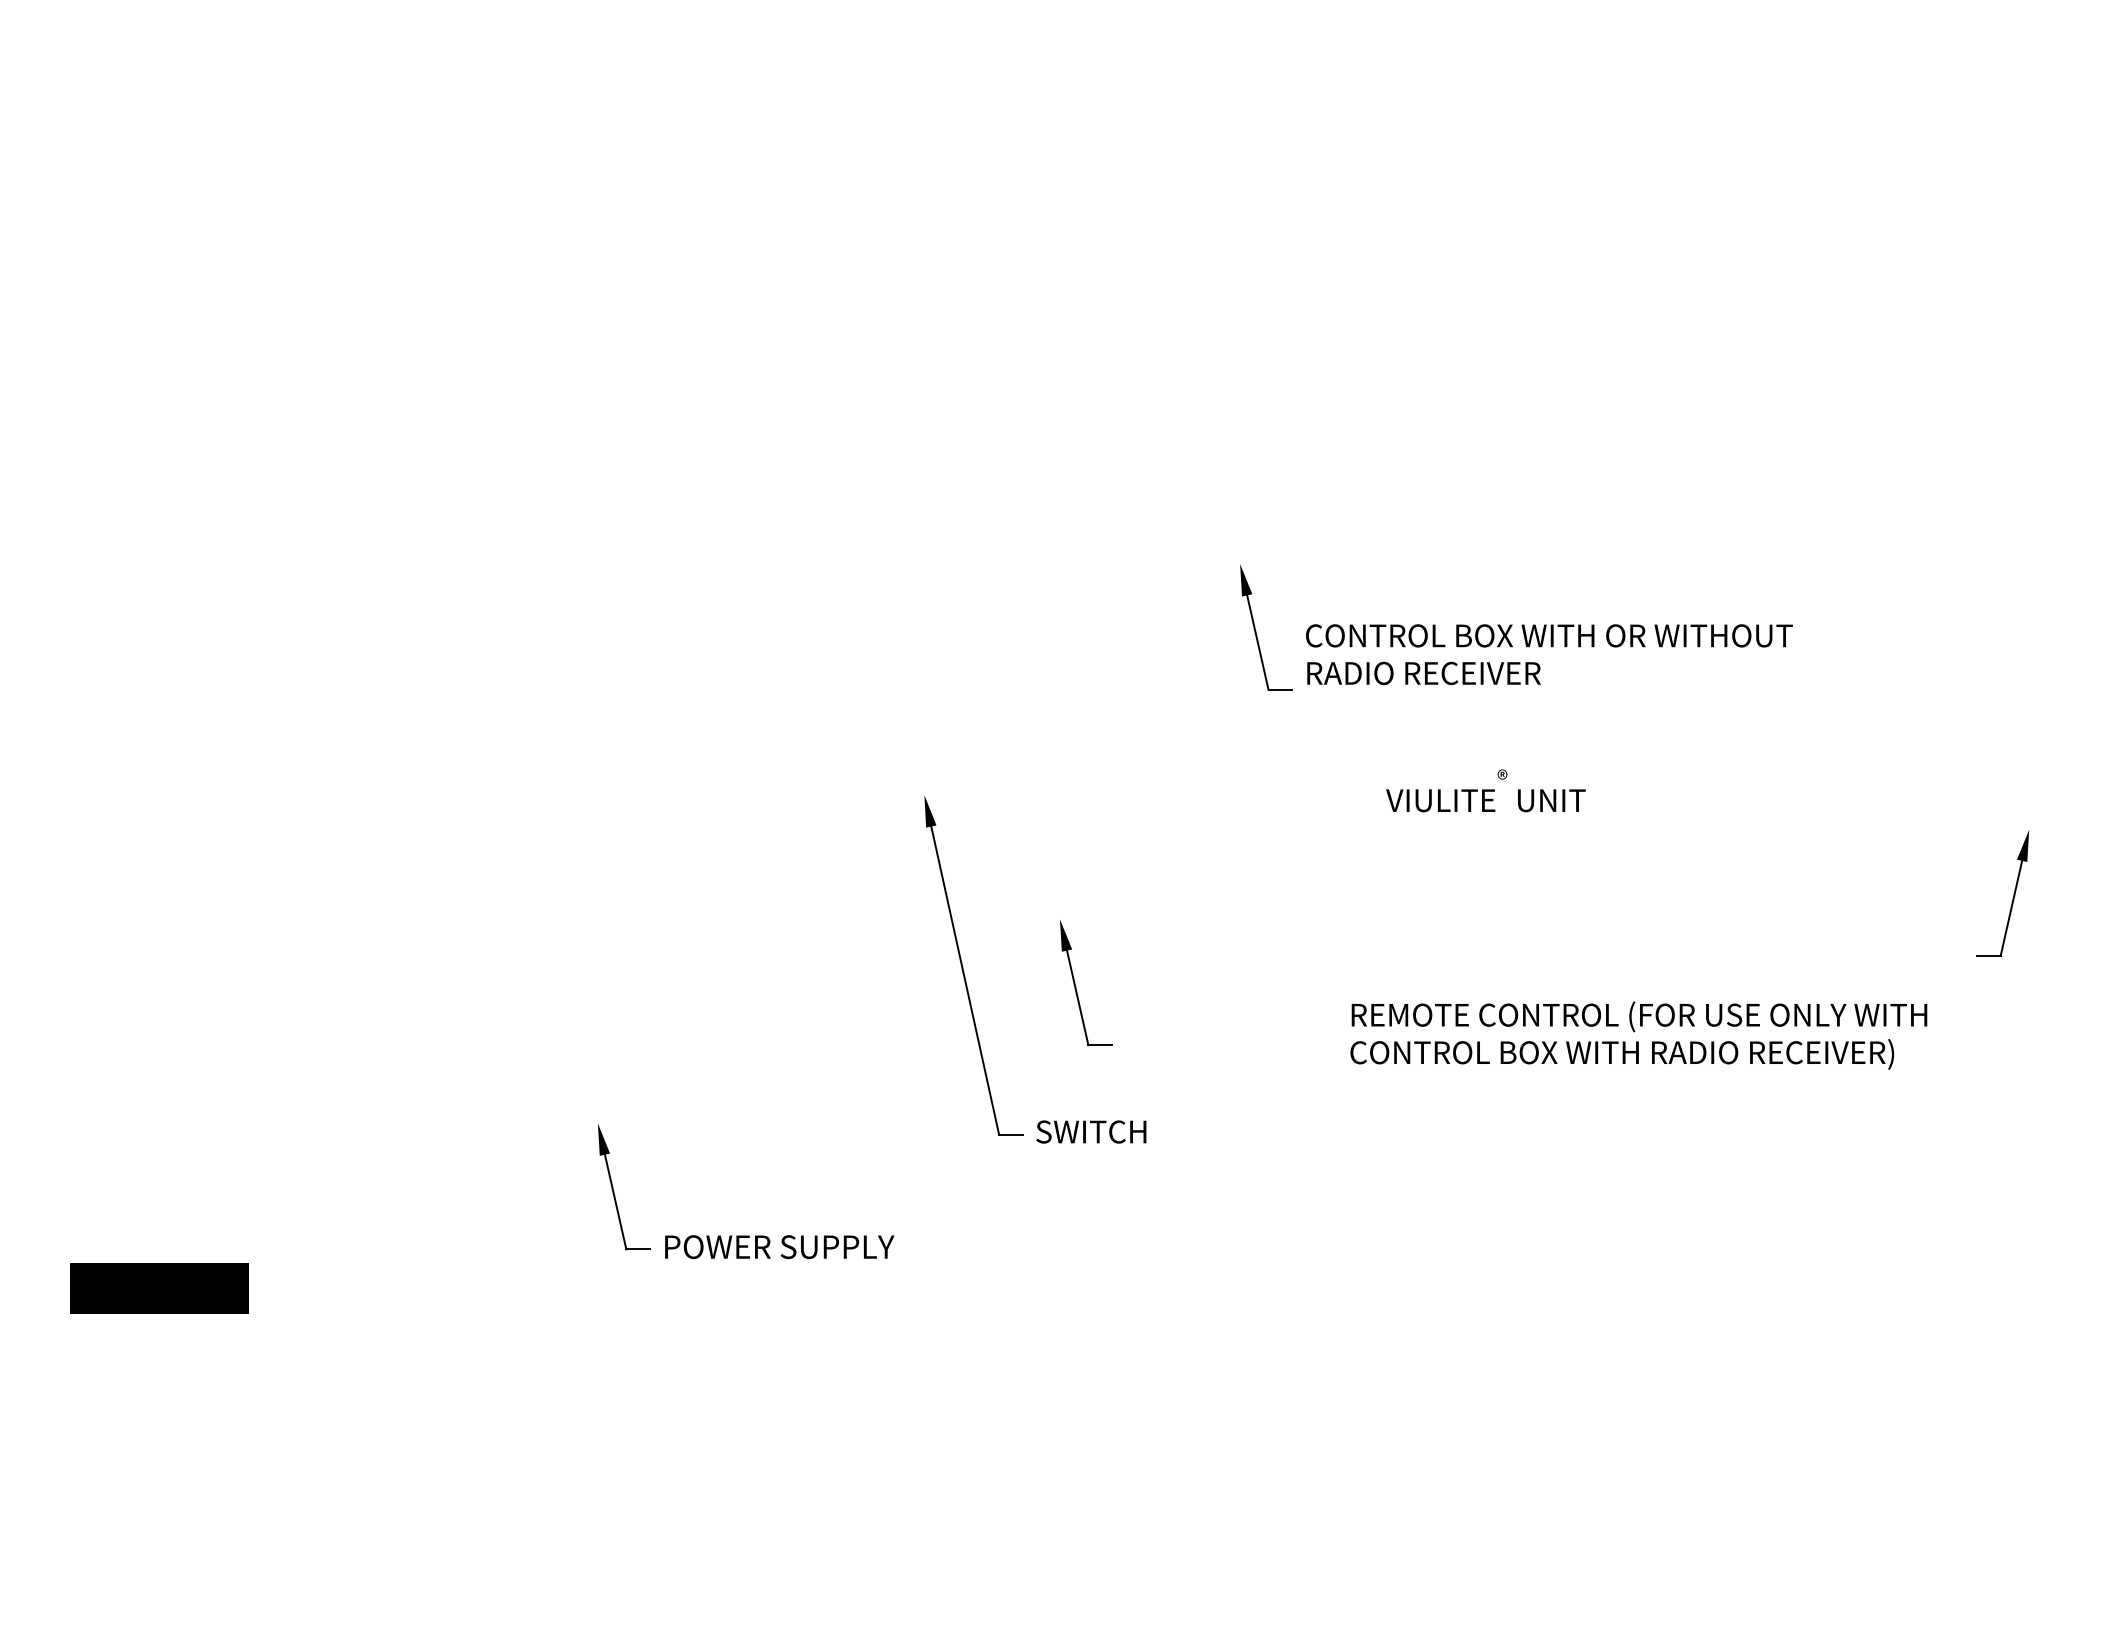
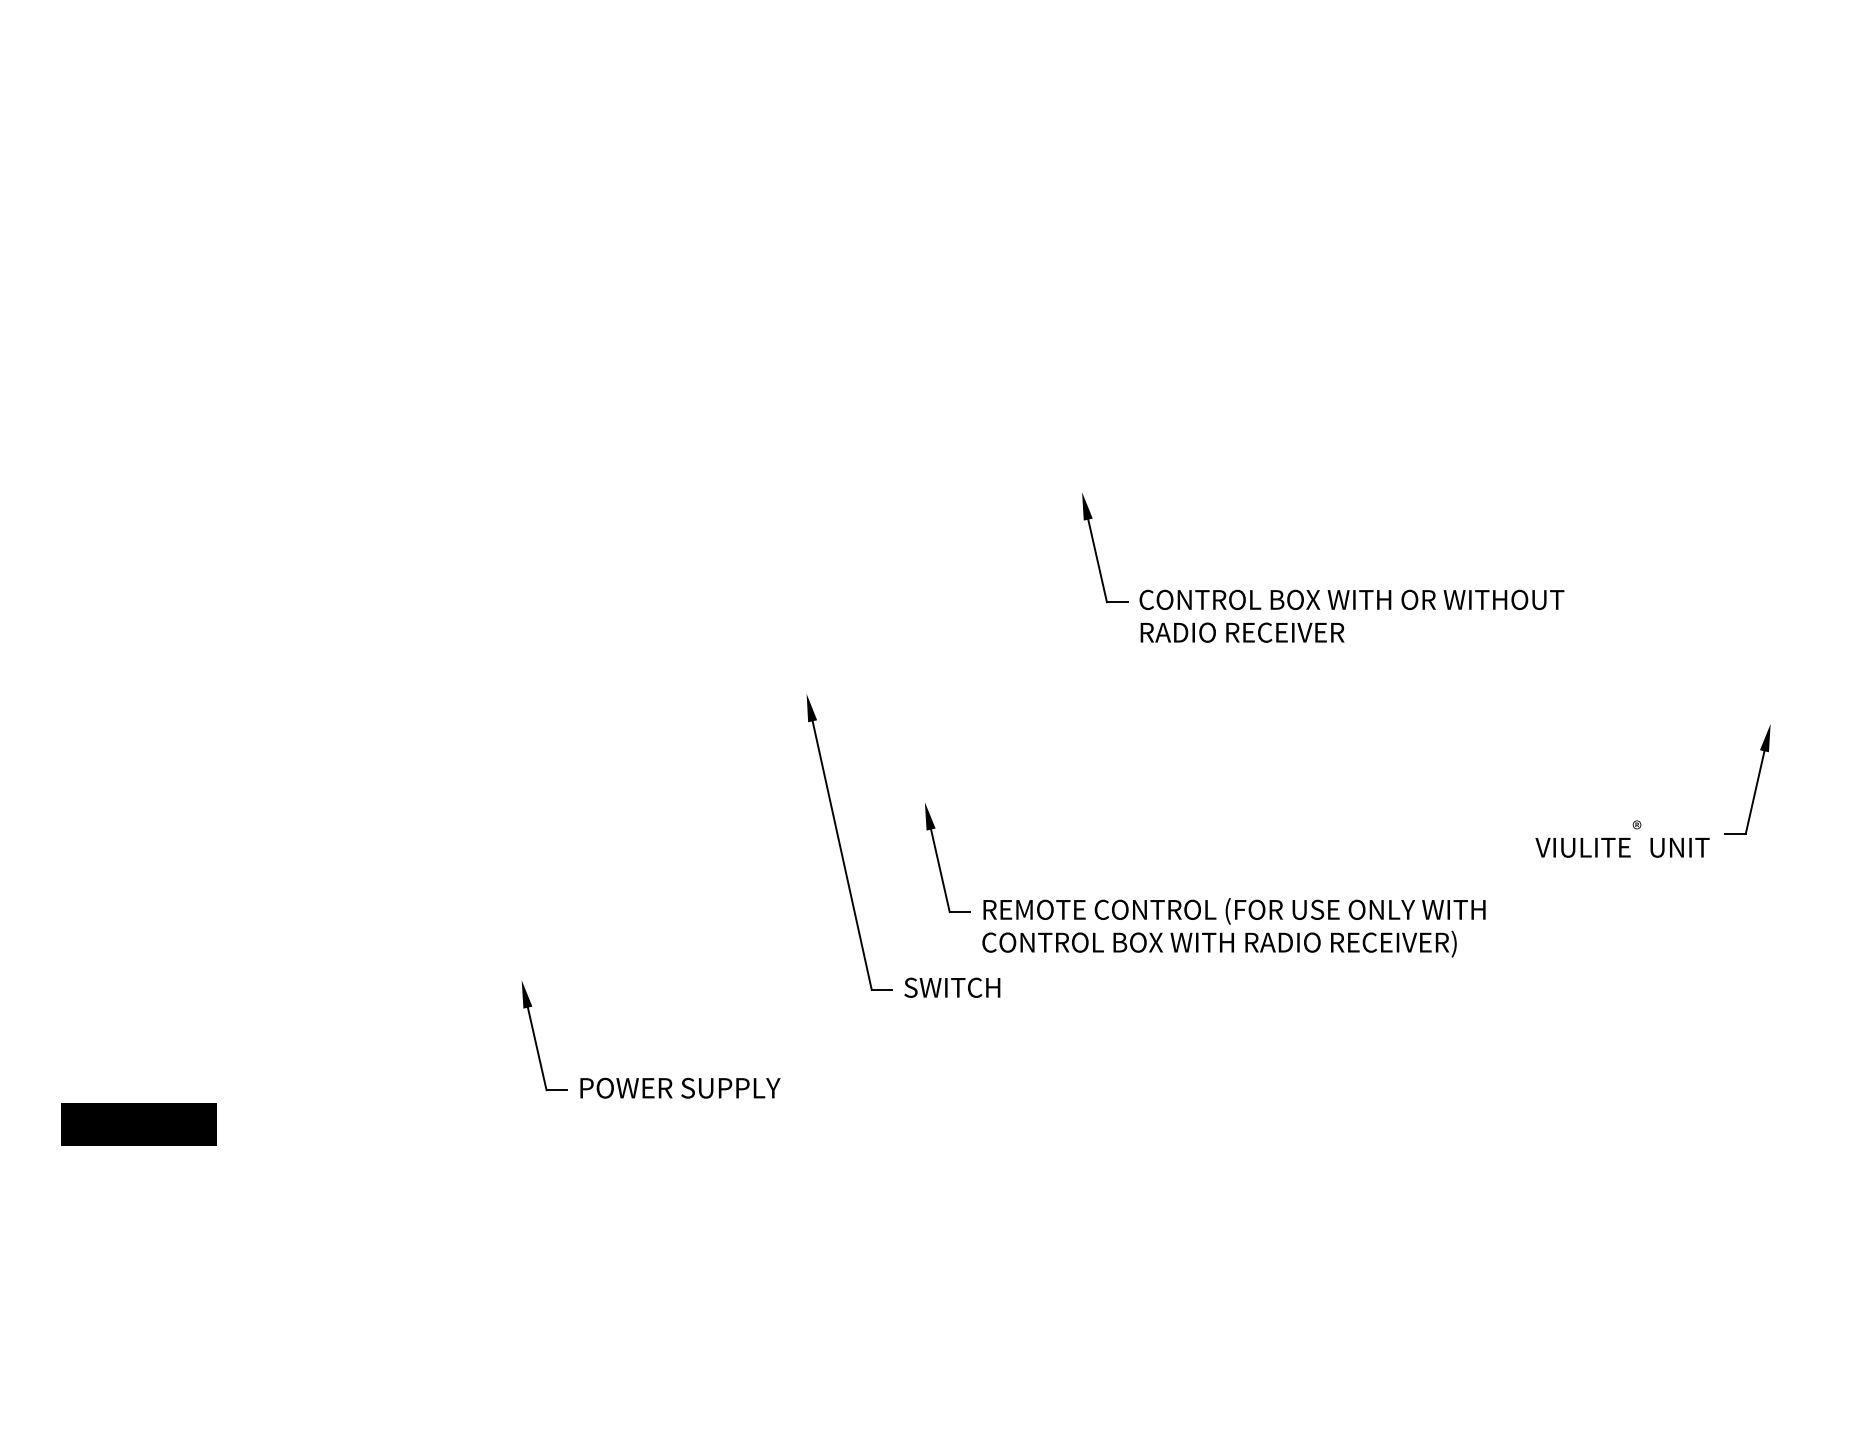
text: (1548, 653) -> (1351, 615), moved
text: (1485, 790) -> (1622, 838), moved
text: (1638, 1035) -> (1233, 927), moved

